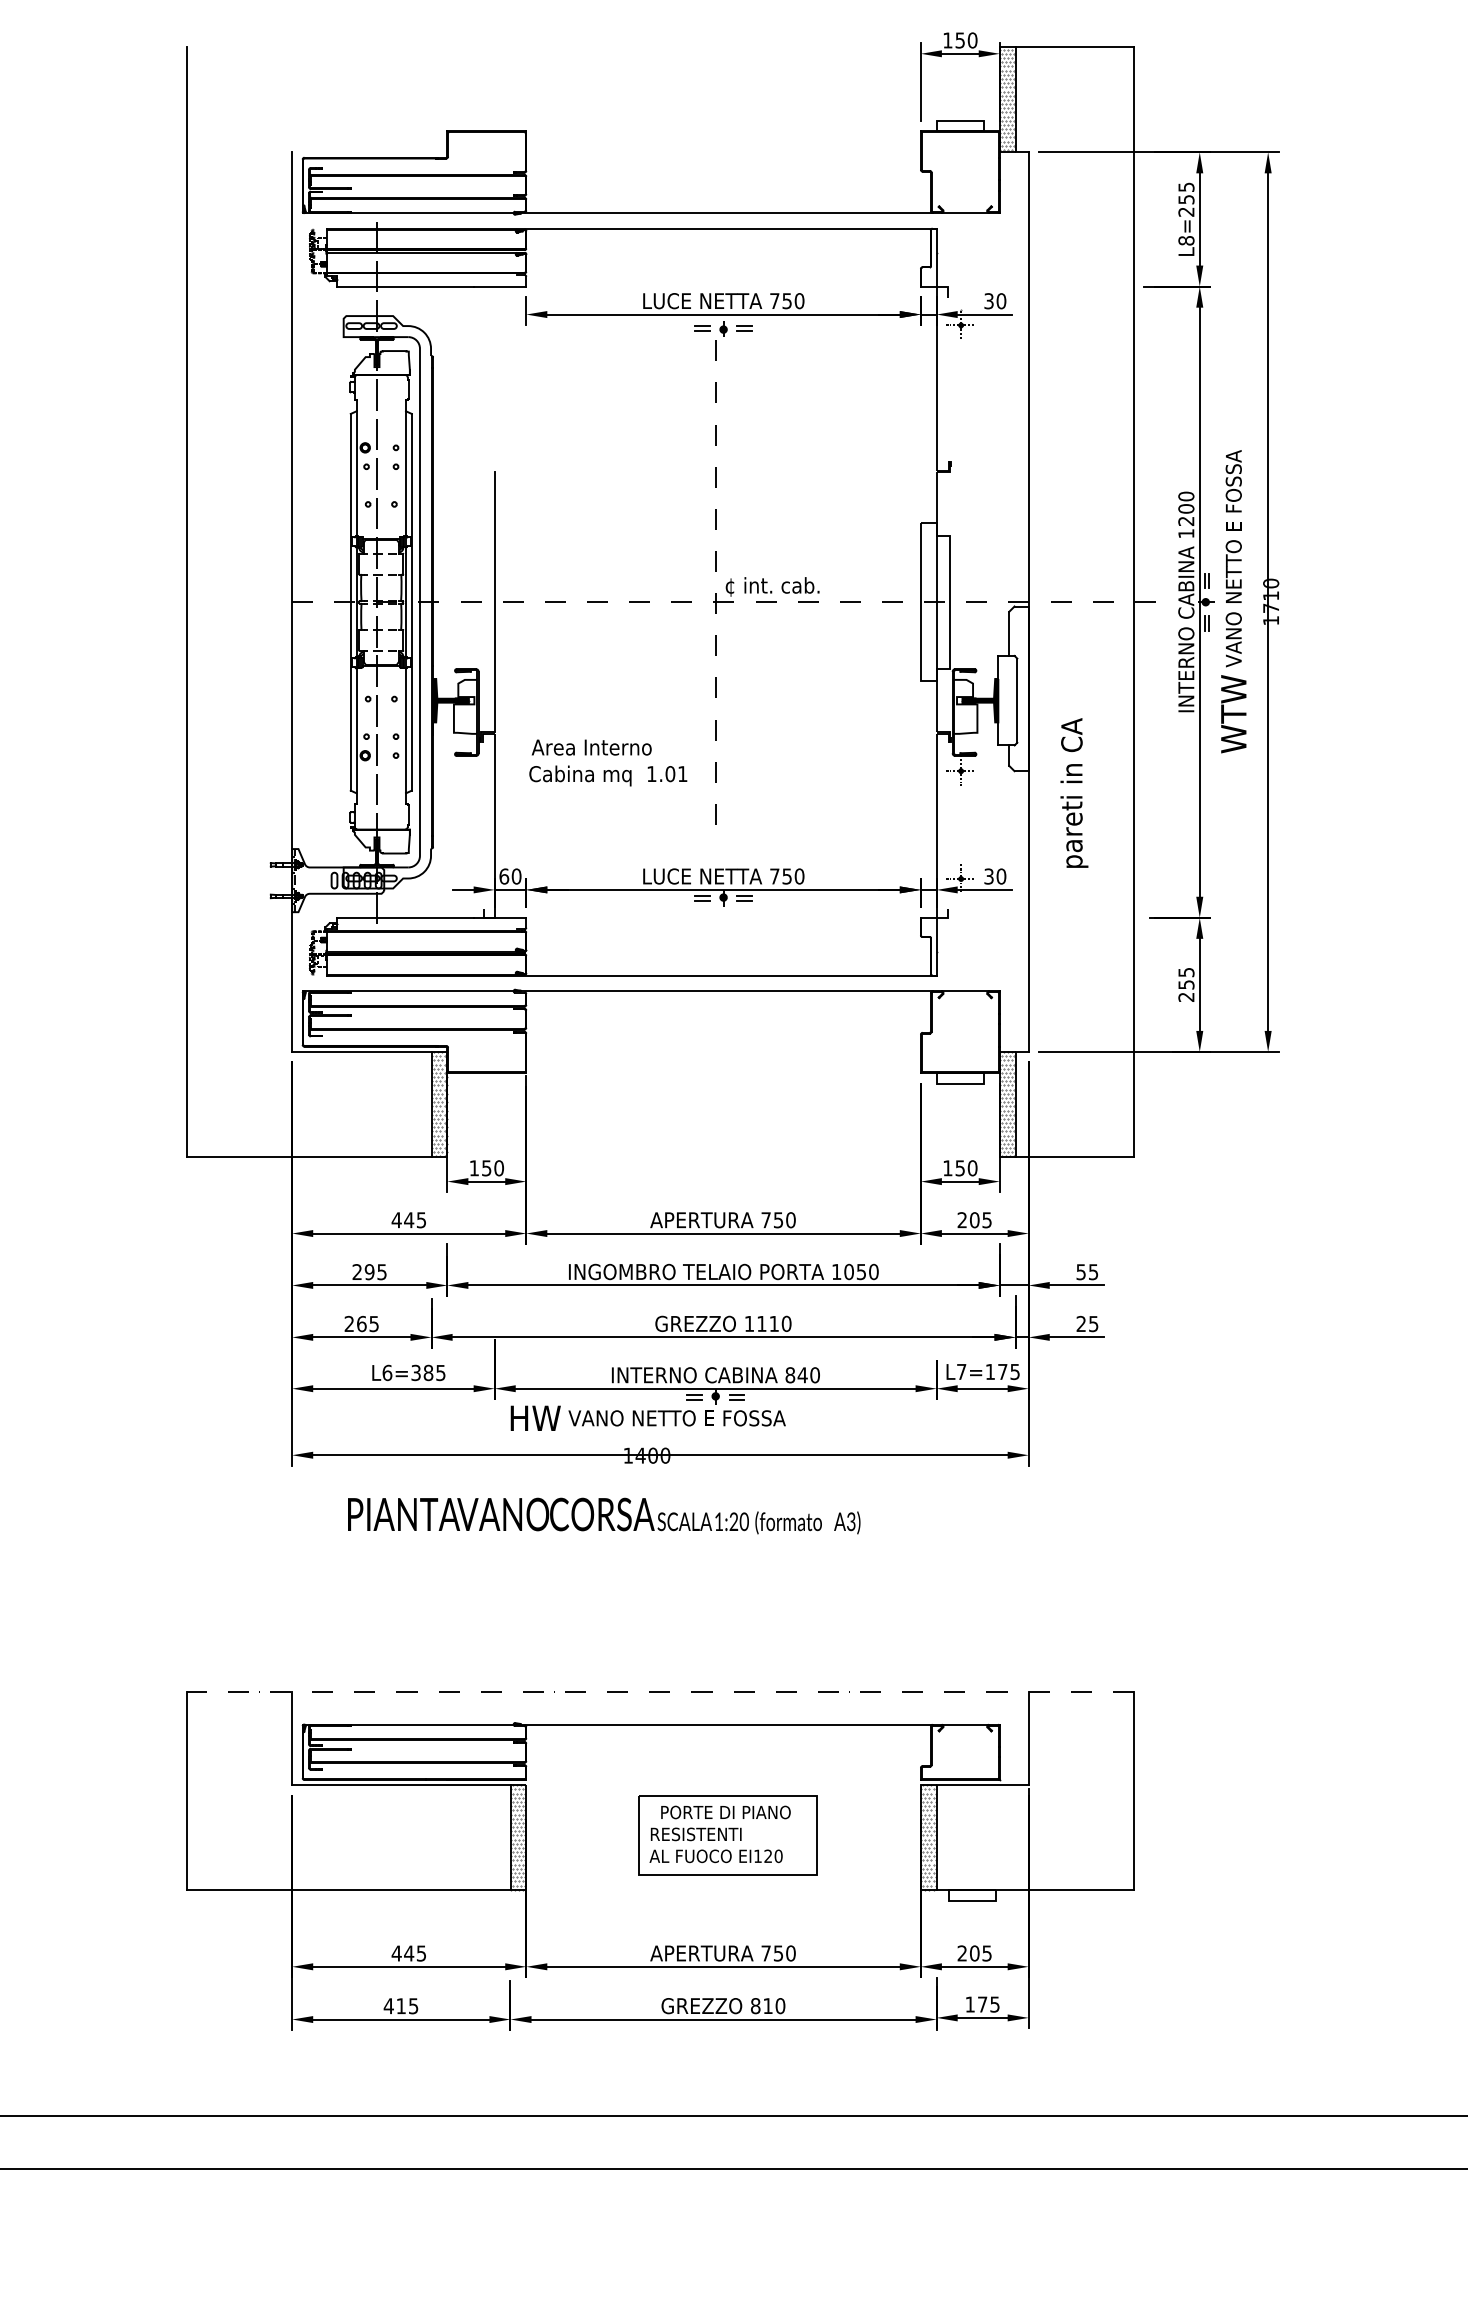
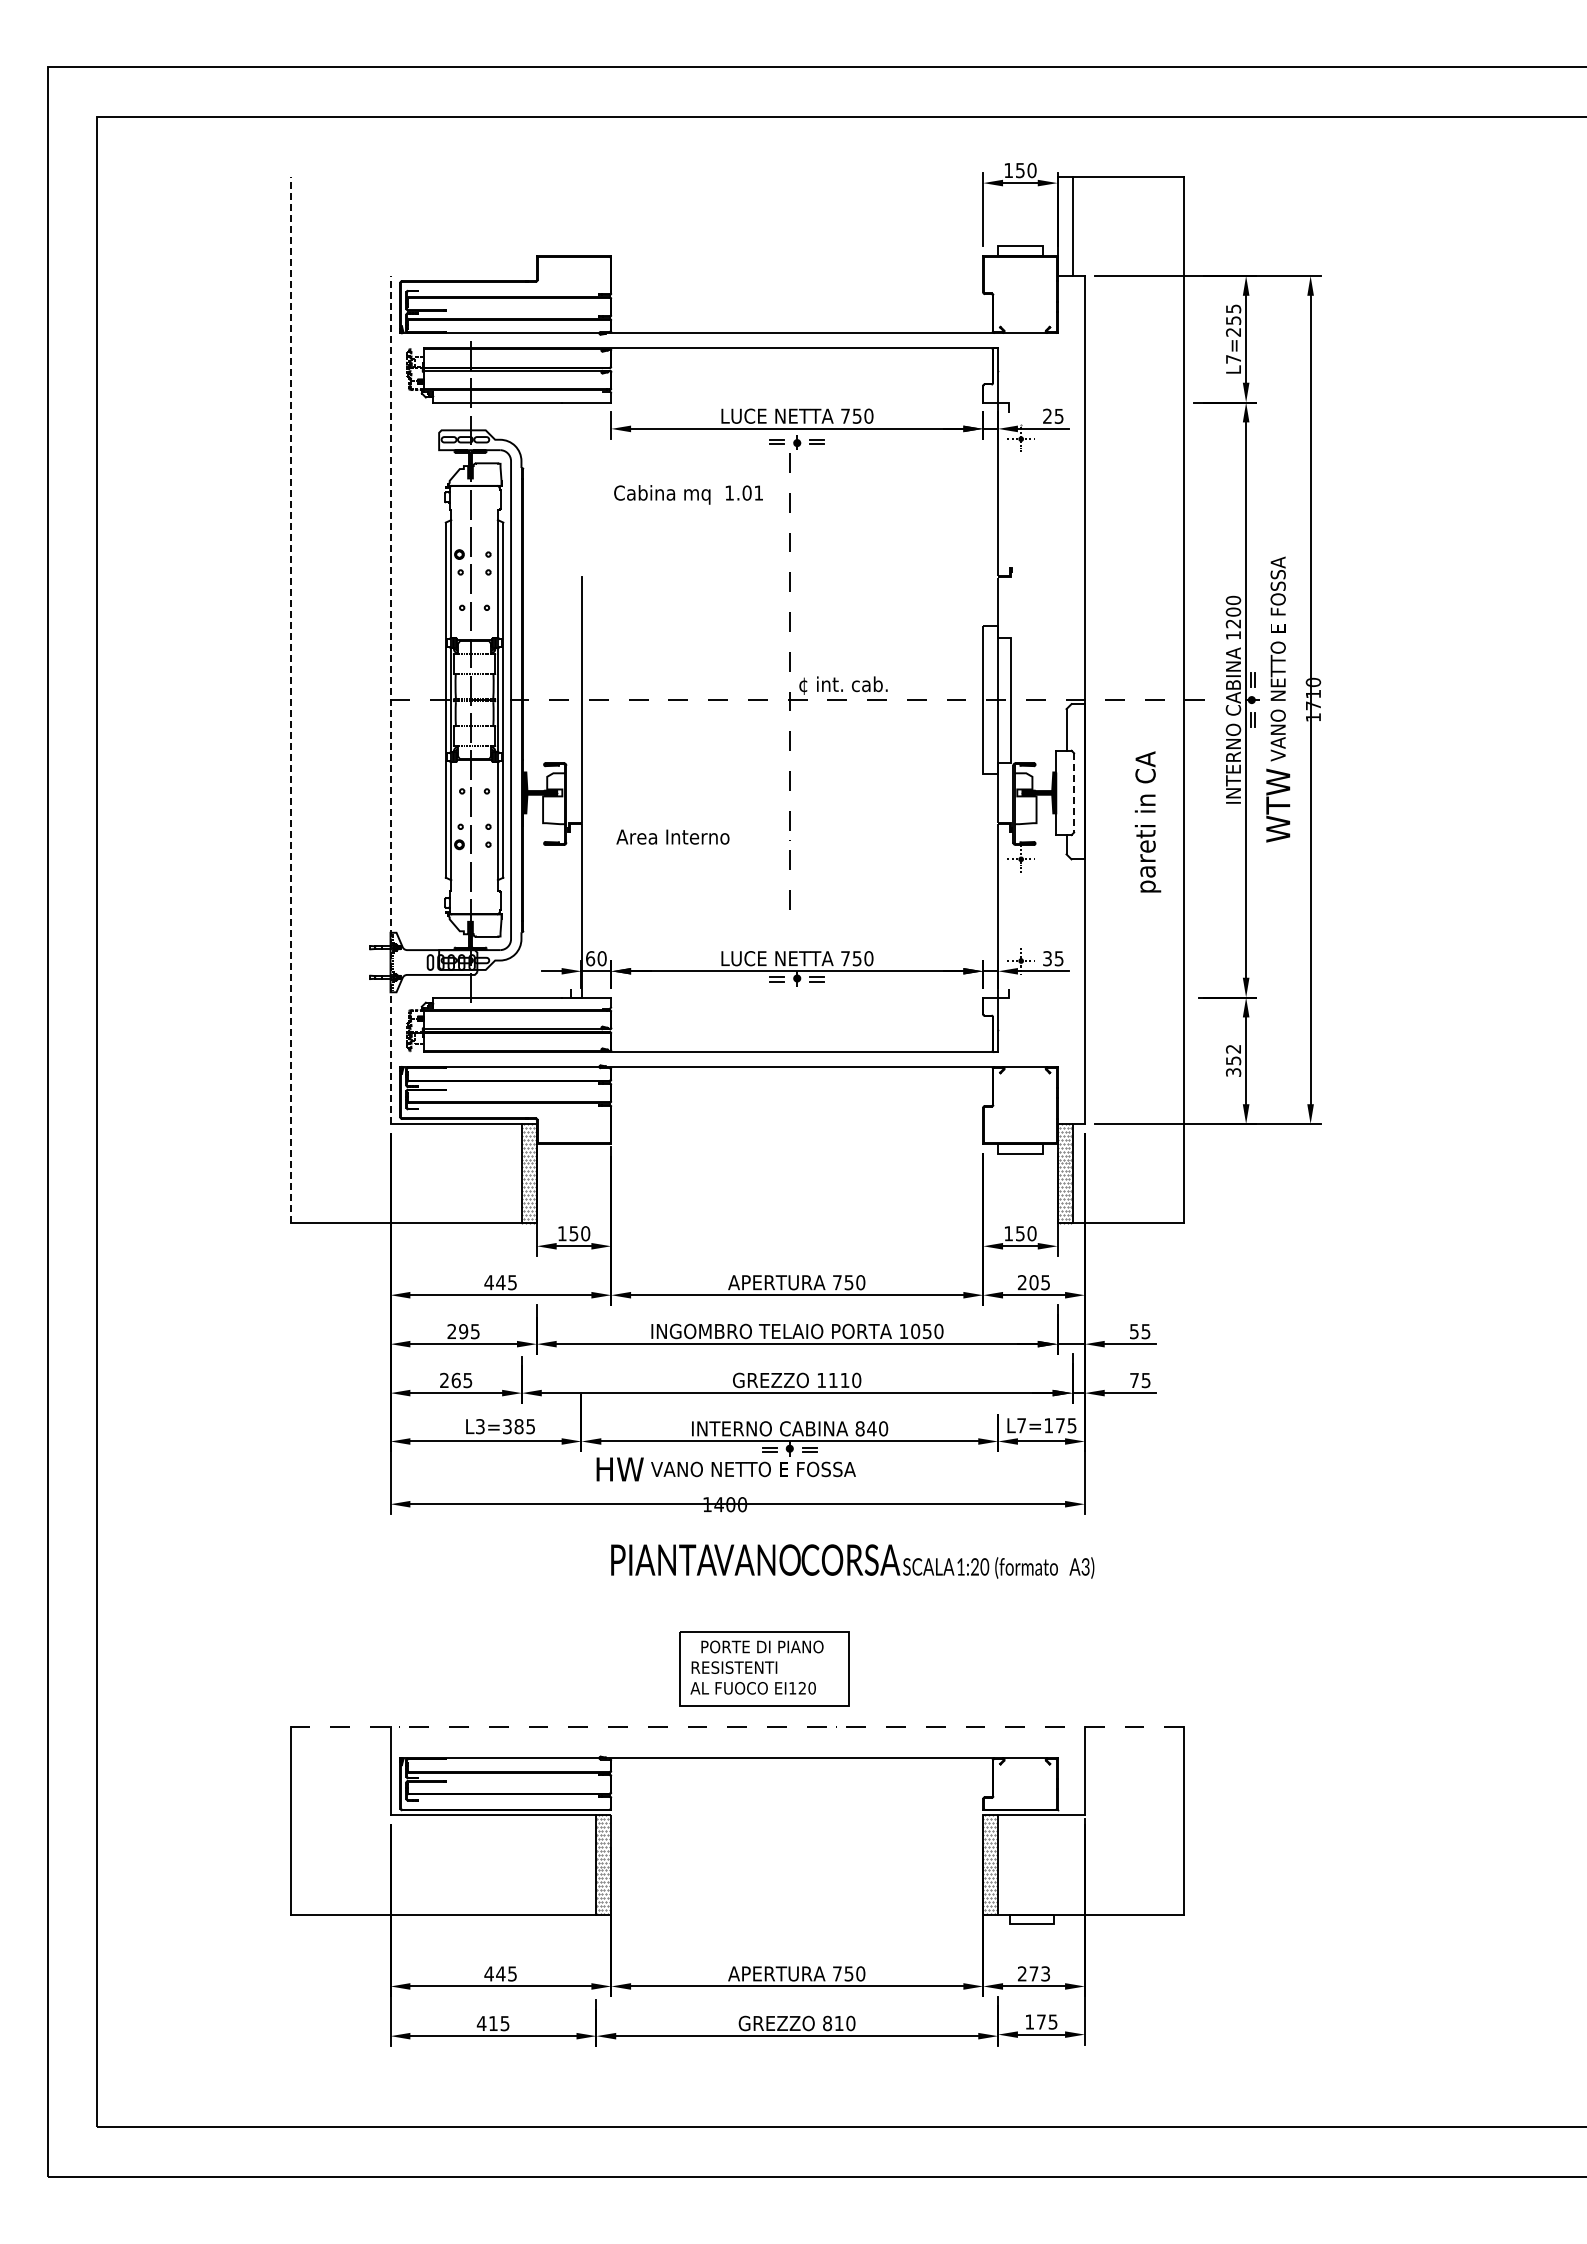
hatch: (1007, 99) -> (1064, 226), removed
text: (1186, 239) -> (1233, 358), L8=255 -> L7=255
text: (995, 300) -> (1053, 415), 30 -> 25
line: (187, 601) -> (291, 699), solid -> dashed
line: (292, 601) -> (390, 699), solid -> dashed
line: (1017, 700) -> (1074, 792), solid -> dashed
text: (608, 775) -> (688, 494), moved
text: (1073, 792) -> (1147, 821), moved
text: (1000, 876) -> (1058, 958), 30 -> 35
text: (1186, 984) -> (1233, 1060), 255 -> 352
text: (1081, 1322) -> (1134, 1379), 25 -> 75
text: (386, 1372) -> (479, 1426), L6=385 -> L3=385
text: (603, 1516) -> (852, 1561), moved
part: (728, 1835) -> (764, 1668), moved
text: (980, 1953) -> (1039, 1973), 205 -> 273

